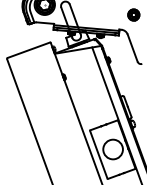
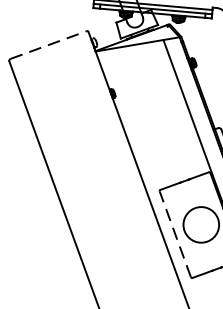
line: (29, 50) -> (49, 45), solid -> dashed
line: (98, 154) -> (174, 233), solid -> dashed

